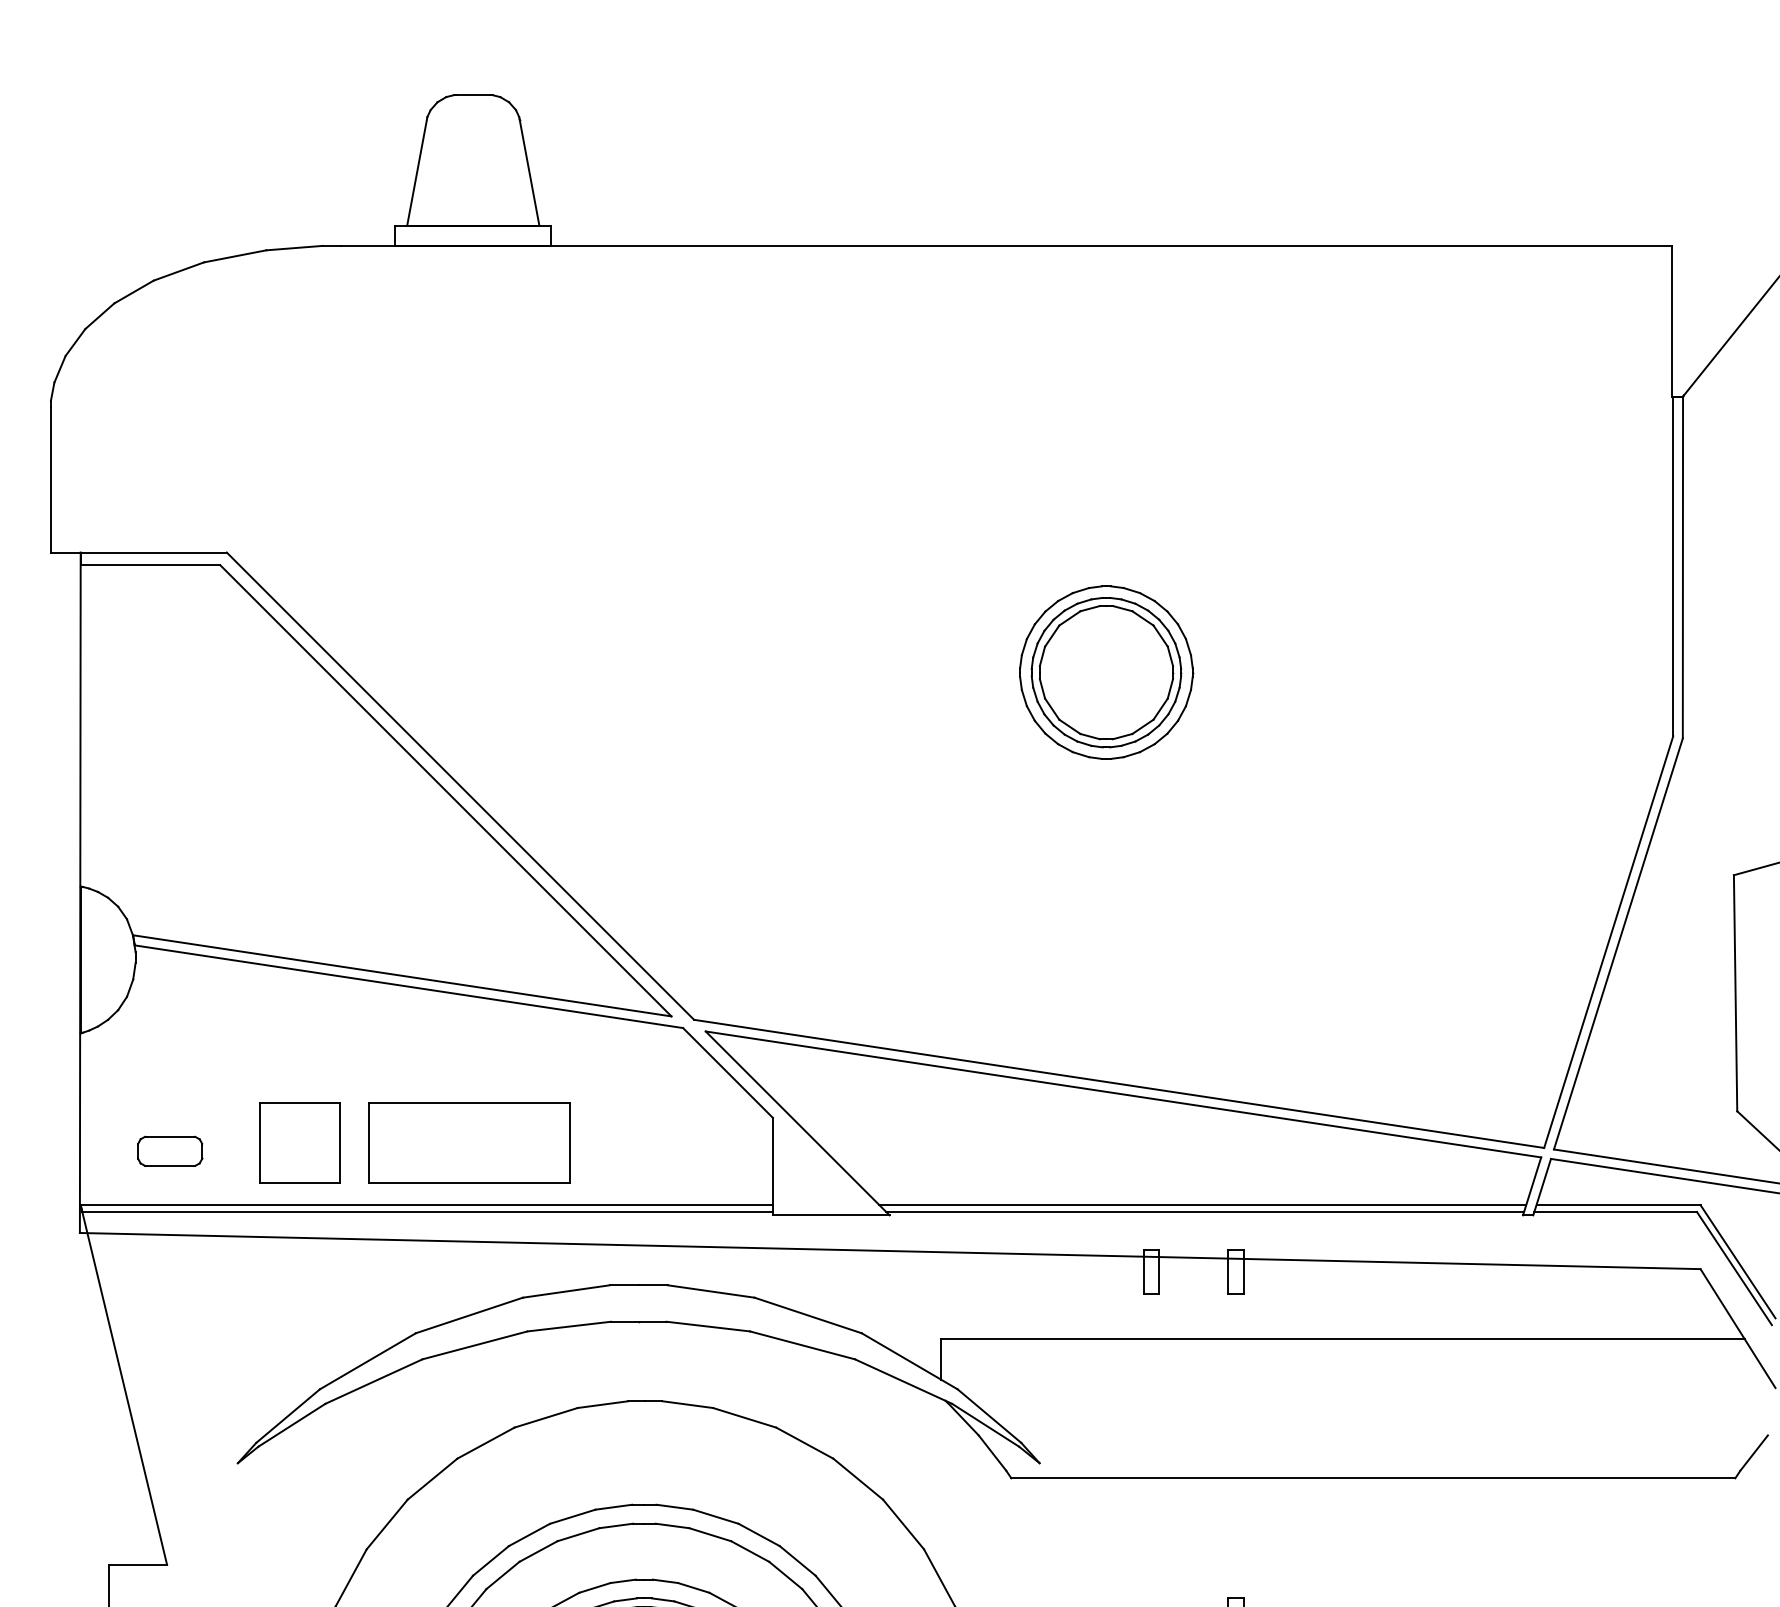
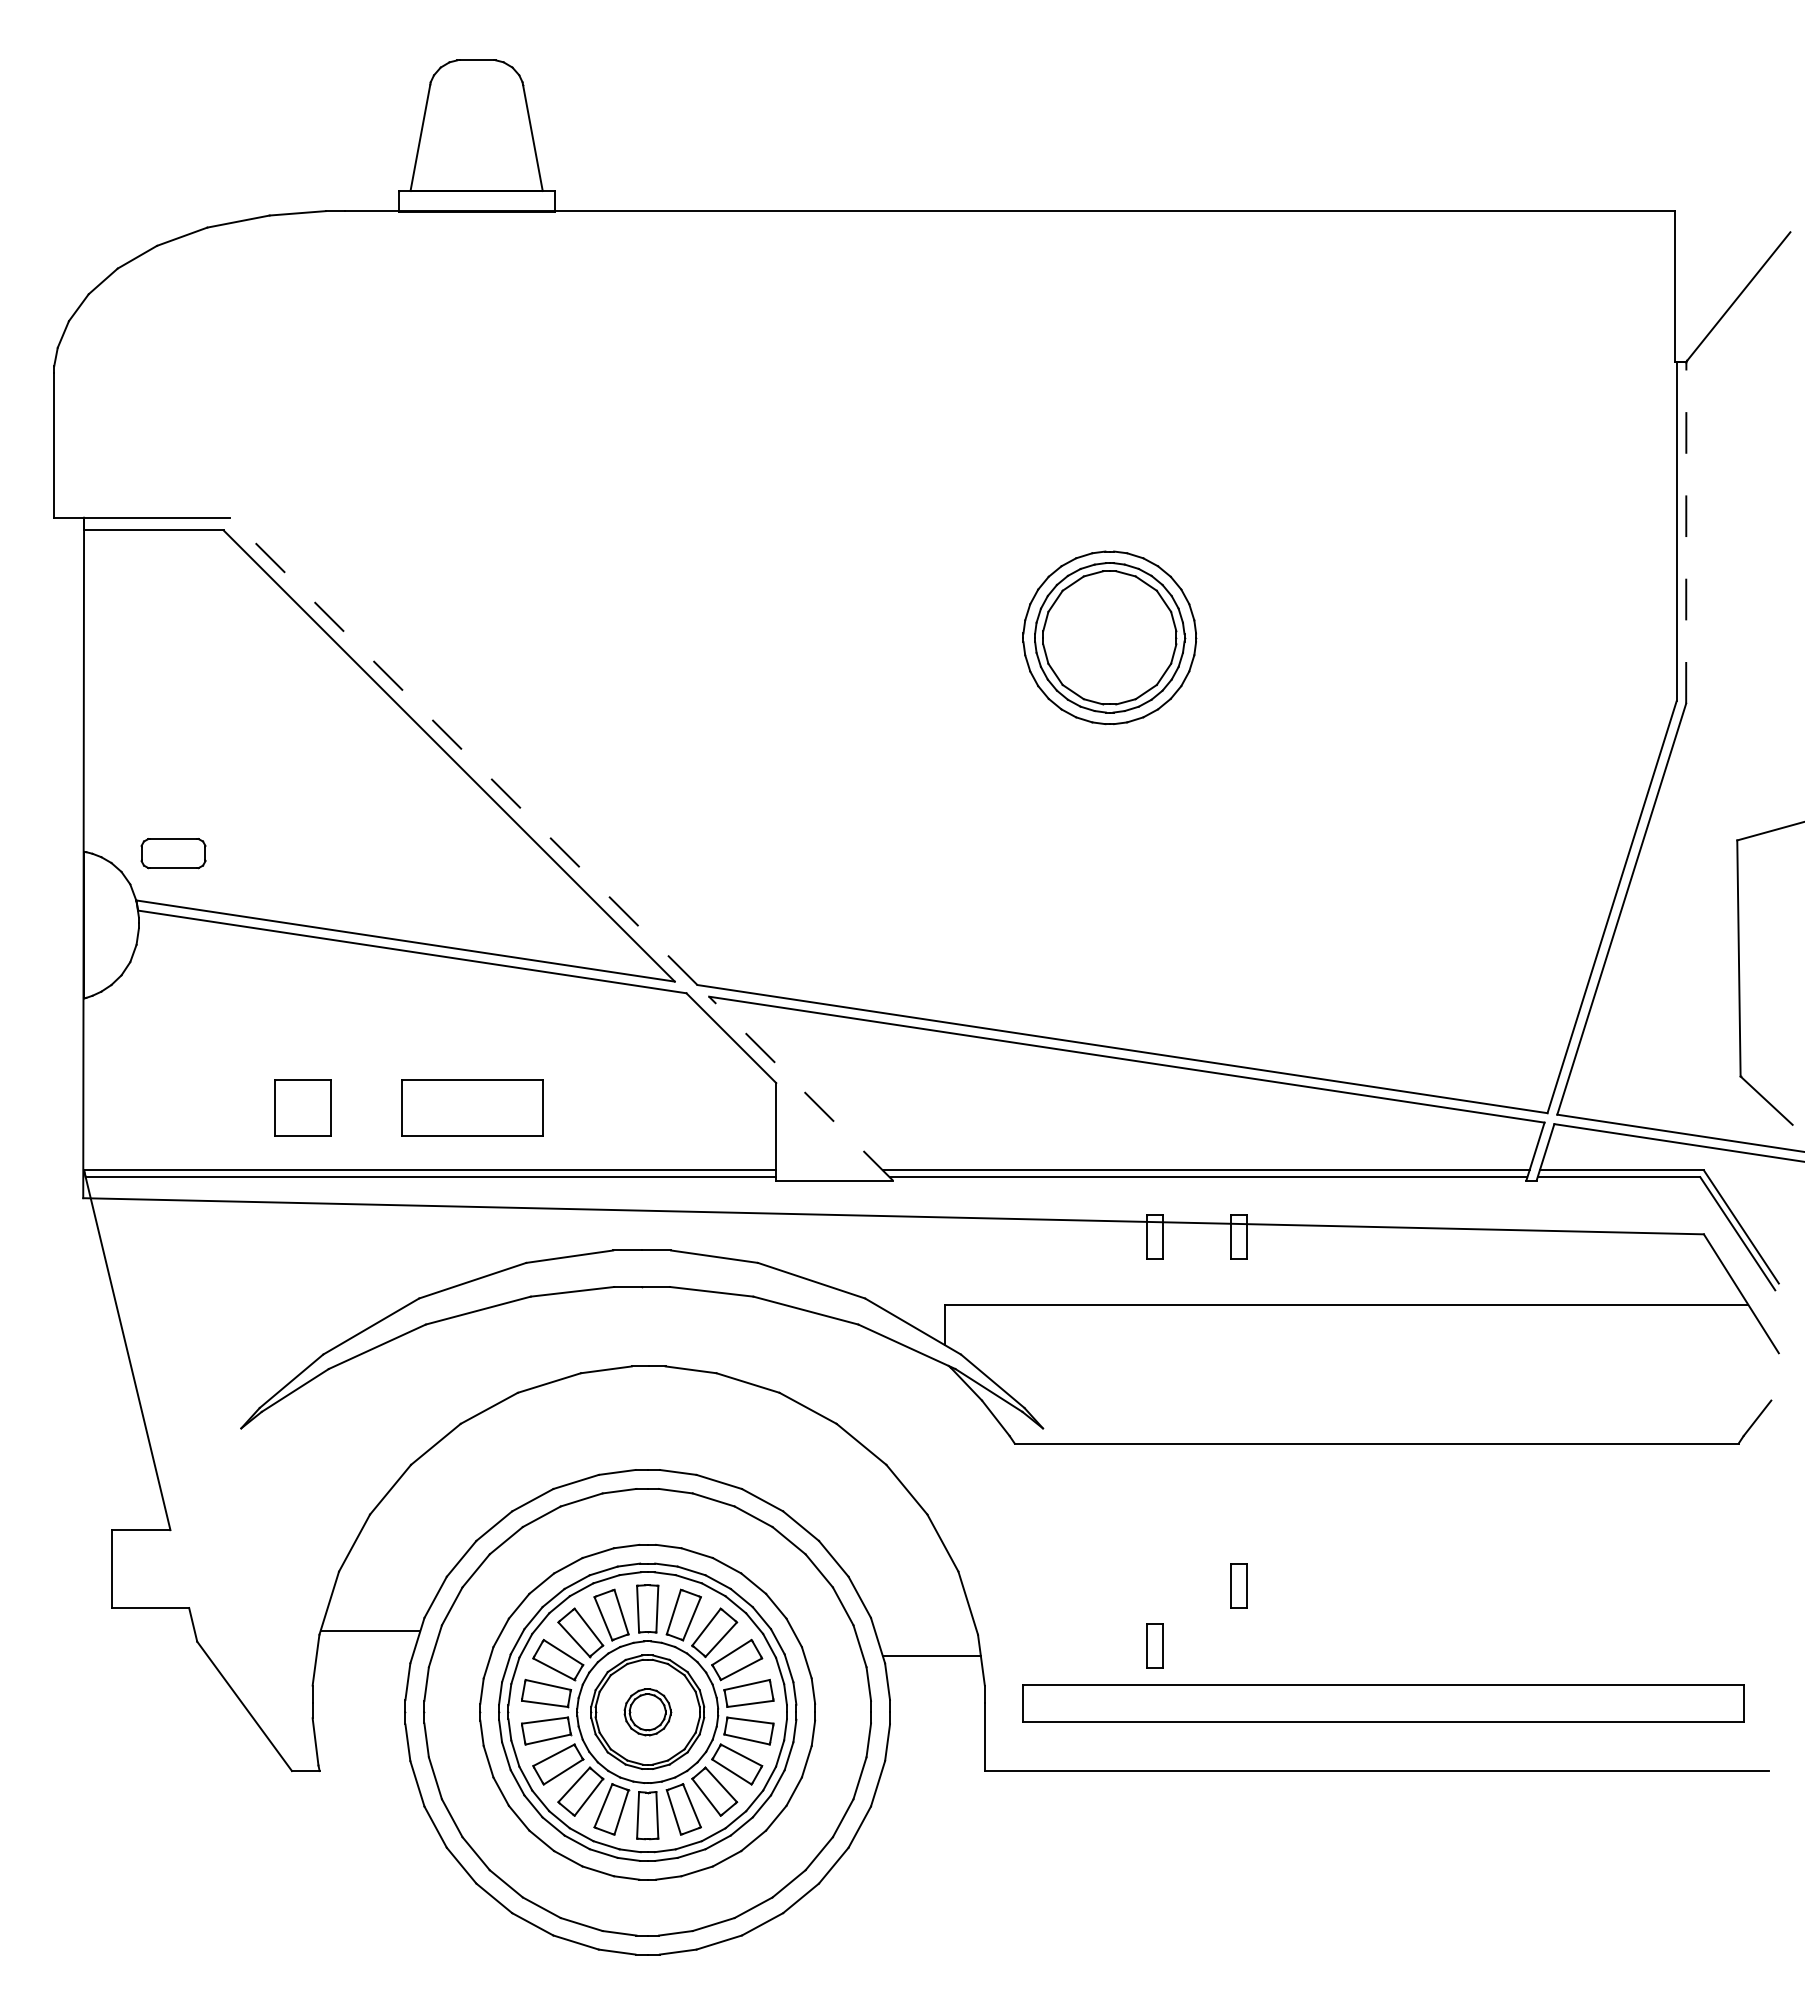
line: (1683, 567) -> (1686, 532), solid -> dashed
line: (460, 786) -> (463, 751), solid -> dashed
line: (798, 1123) -> (801, 1088), solid -> dashed
part: (299, 1142) -> (302, 1107), size x0.7
part: (469, 1142) -> (472, 1107), size x0.7
part: (170, 1151) -> (173, 853), moved

